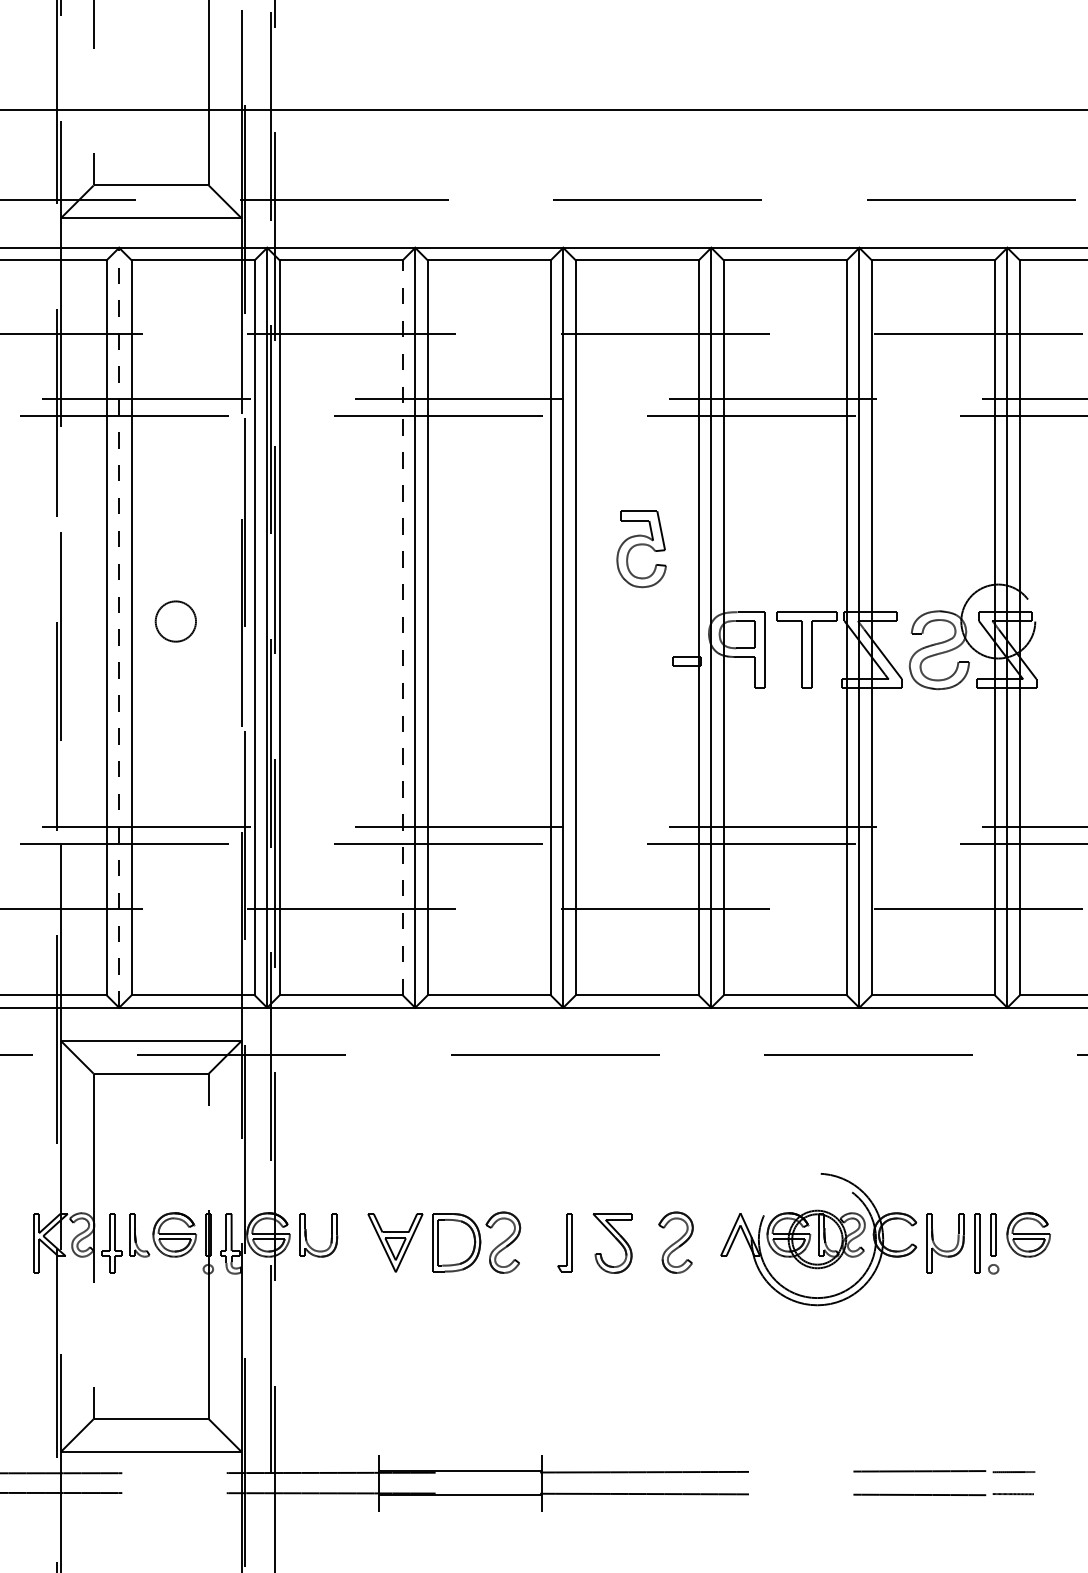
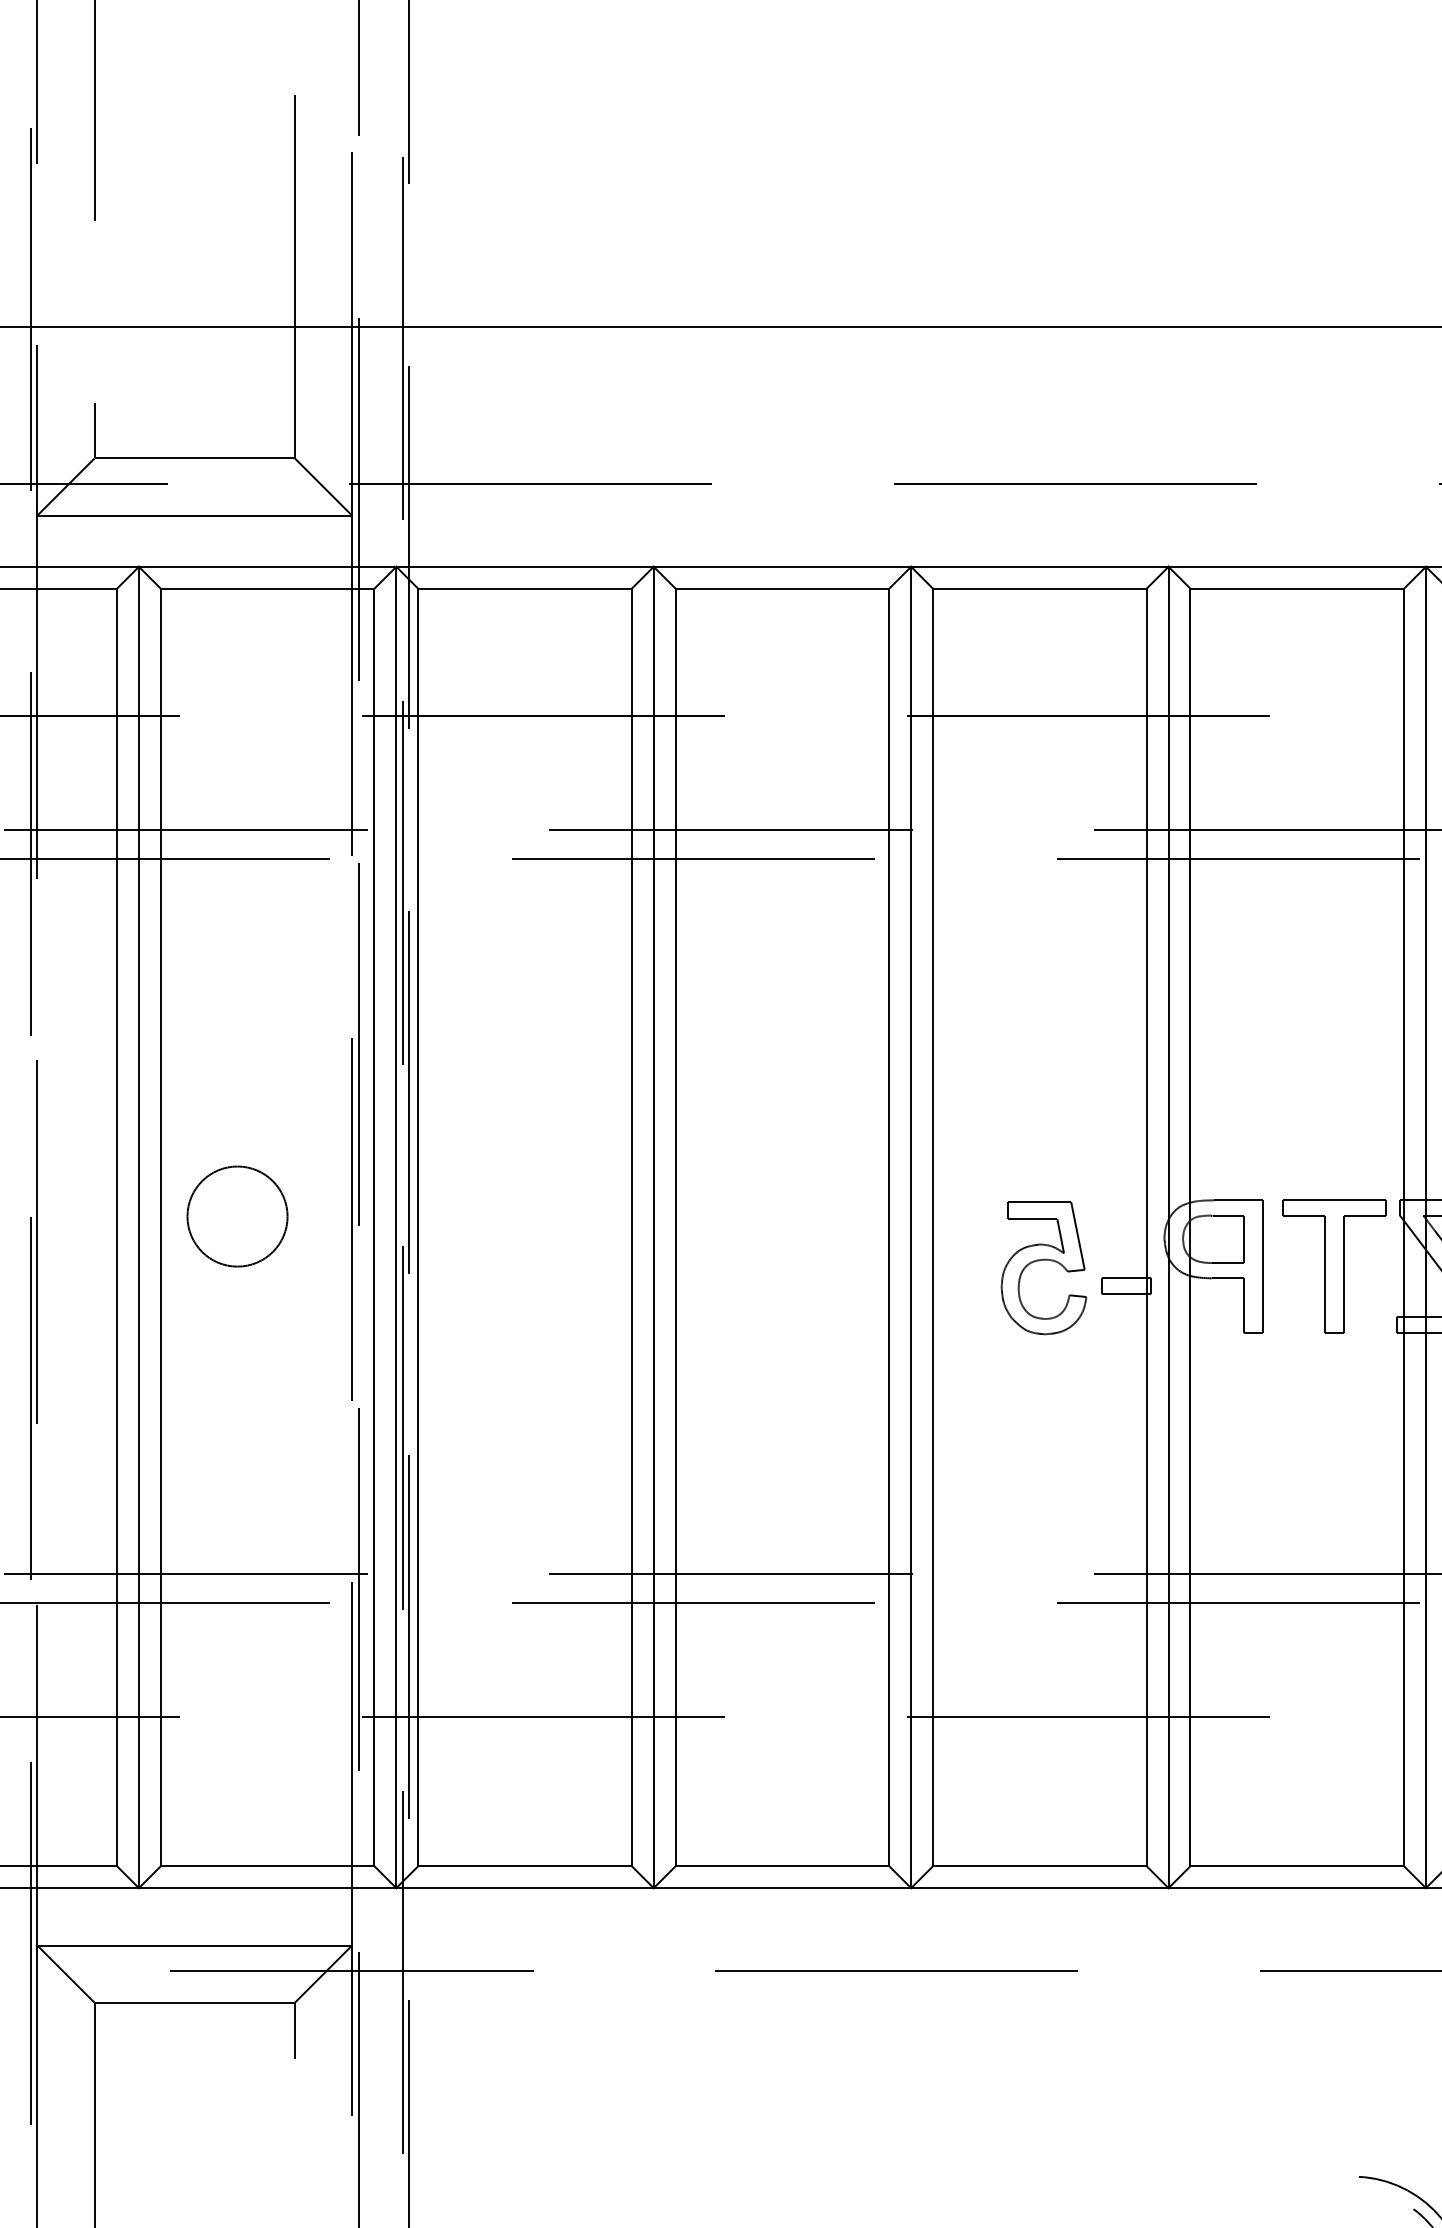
part: (641, 549) -> (1043, 1268), moved
circle: (175, 621) -> (236, 1216), size x1.43
line: (119, 627) -> (139, 1226), dashed -> solid
line: (402, 627) -> (631, 1226), dashed -> solid

